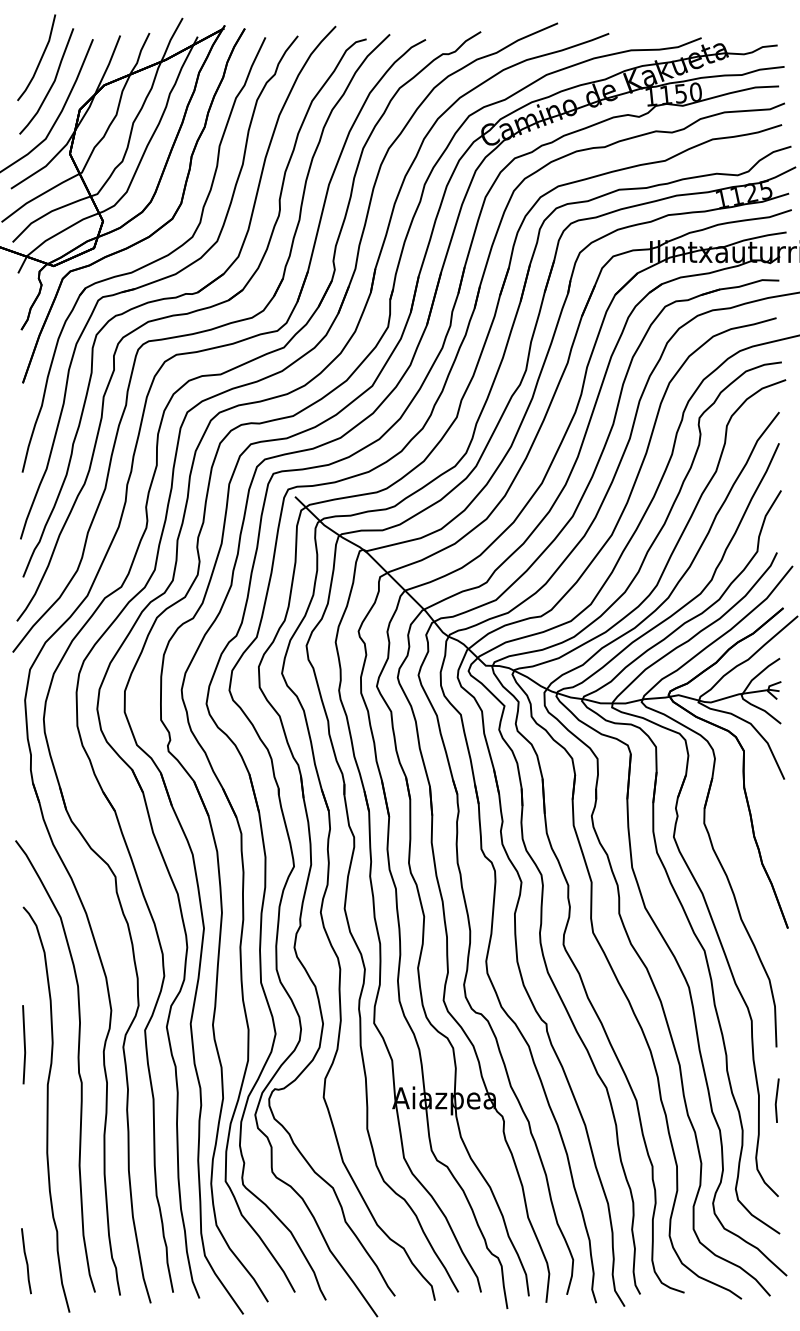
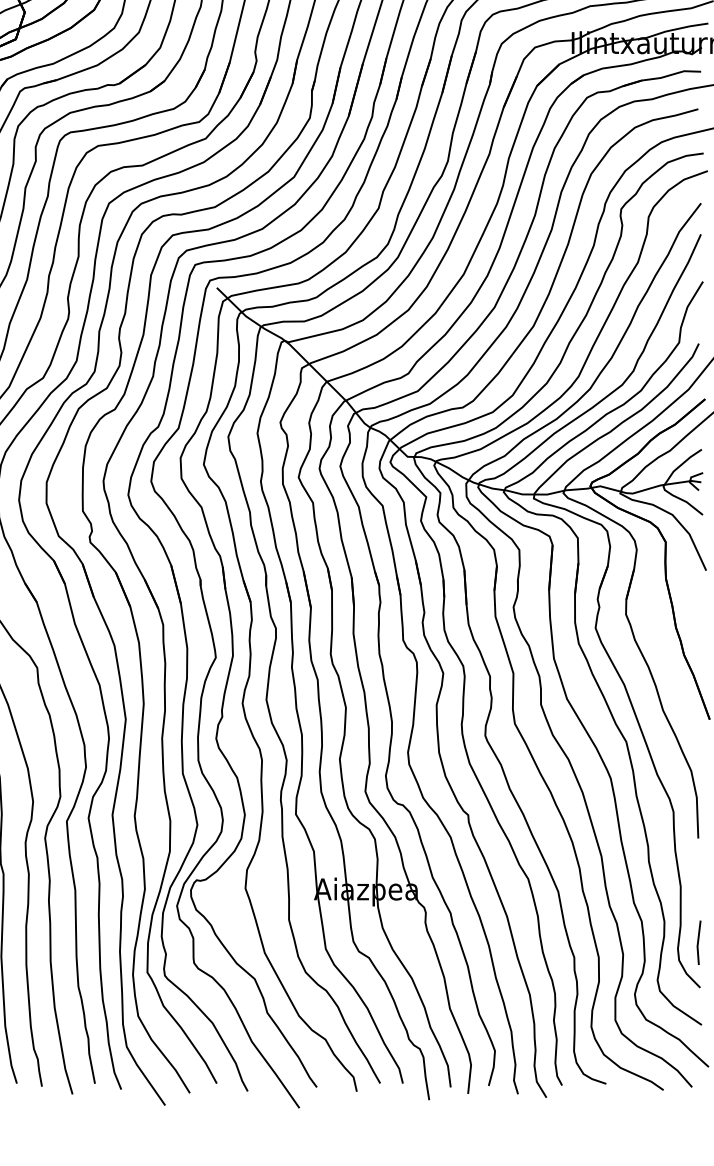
line: (776, 1100) -> (698, 942), moved

